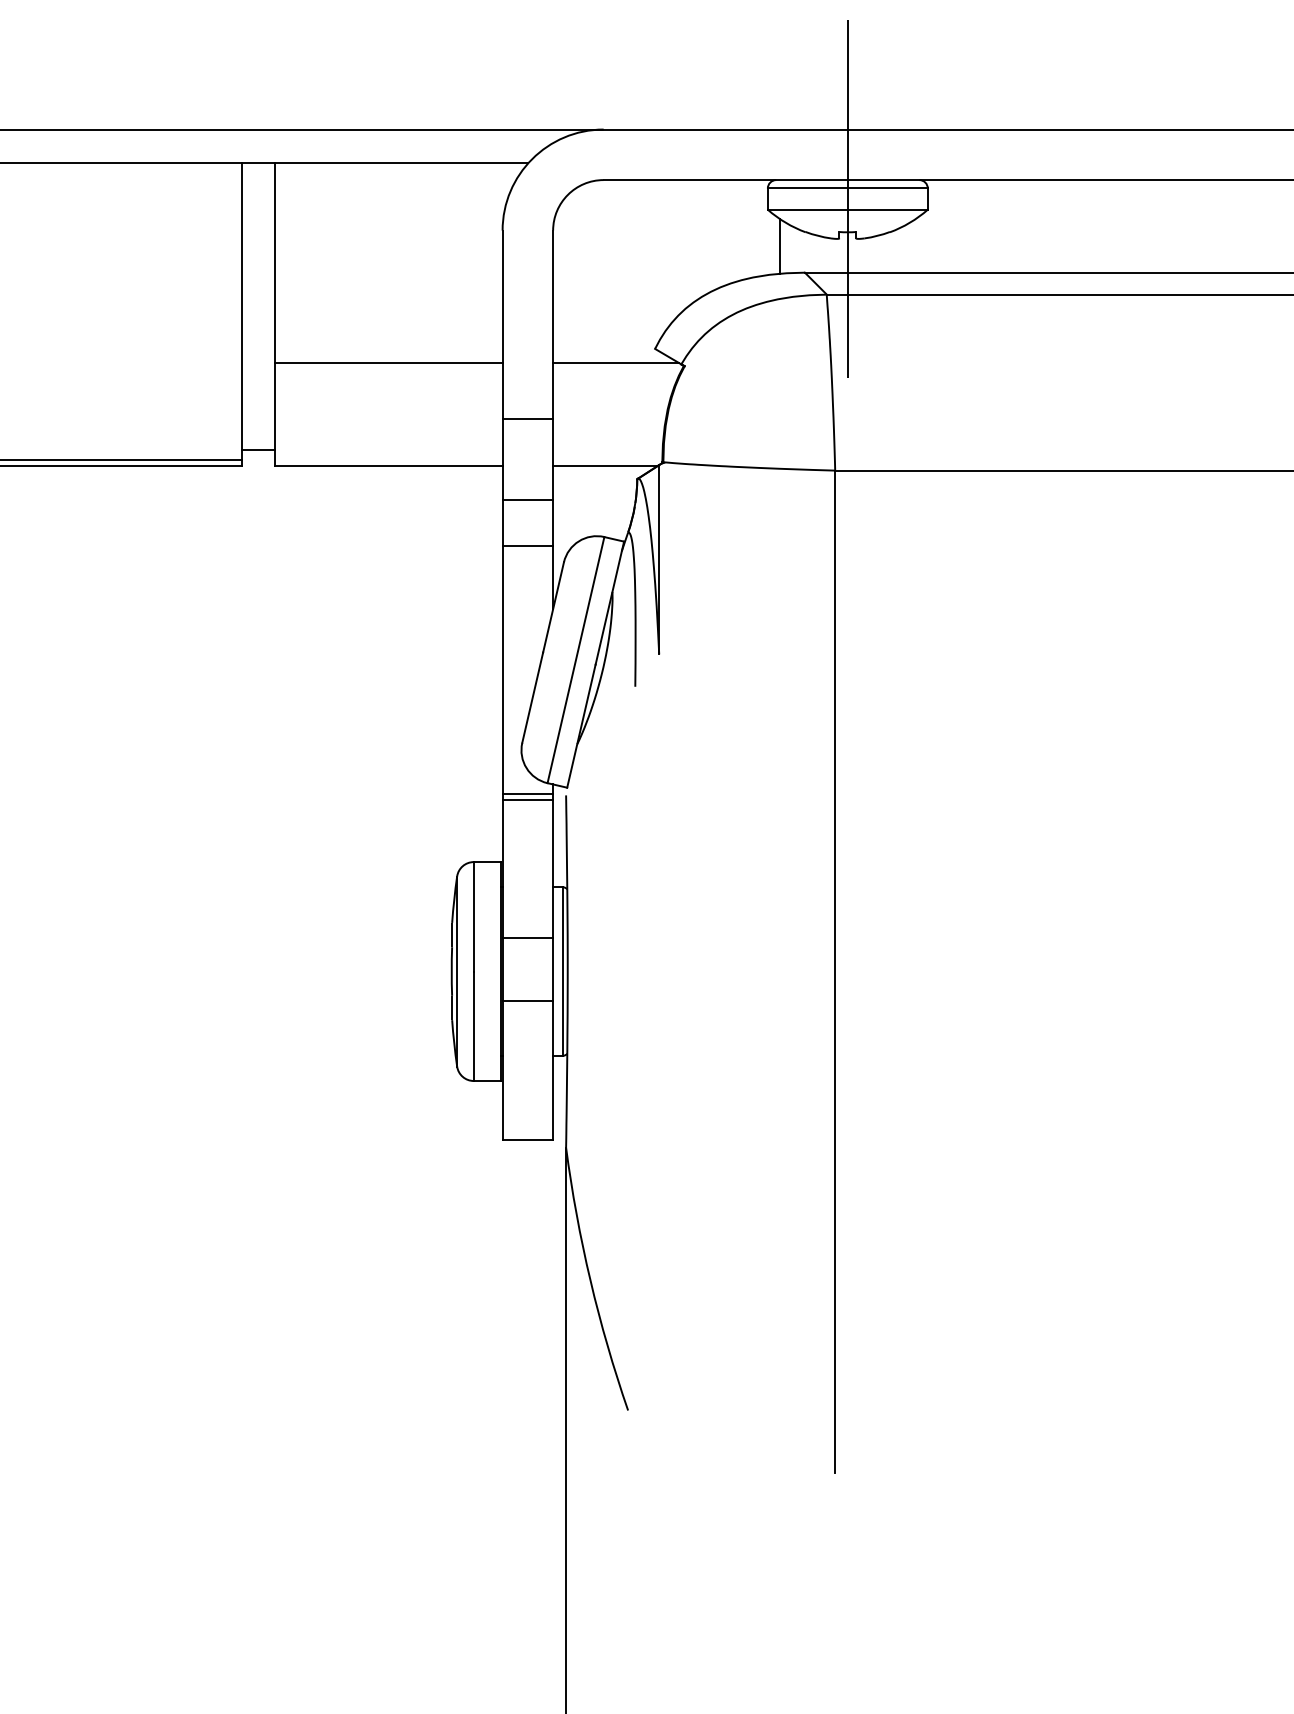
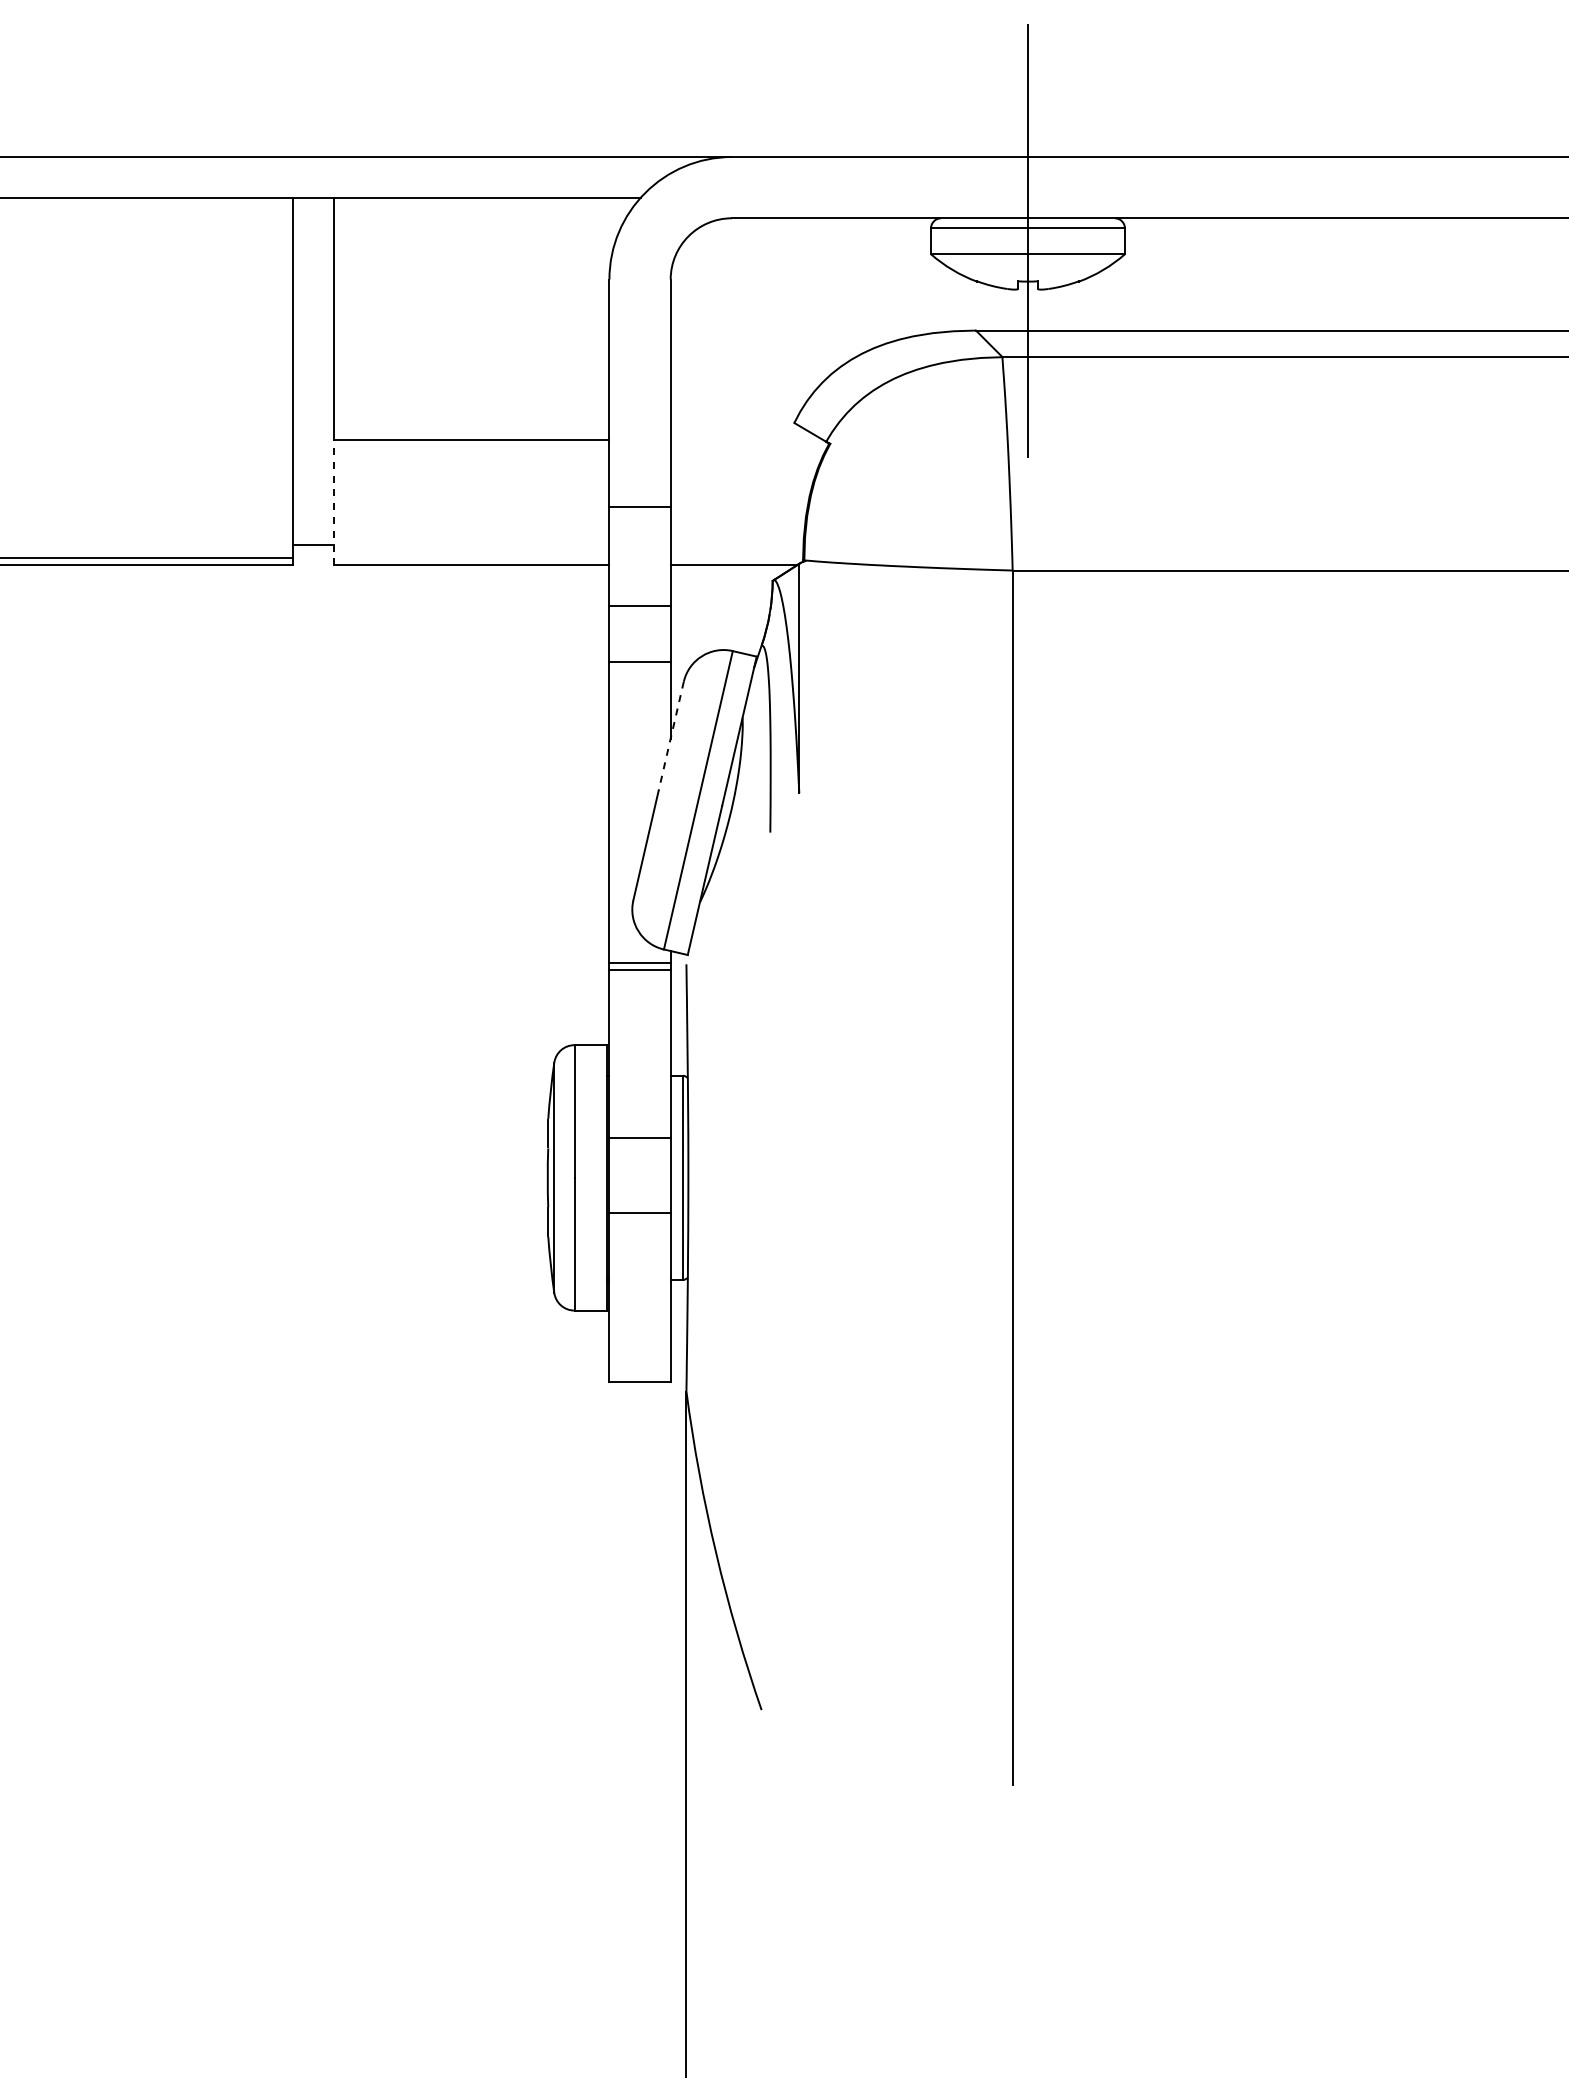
line: (780, 246) -> (946, 298), removed
line: (615, 362) -> (746, 439), removed
line: (275, 414) -> (333, 502), solid -> dashed
line: (553, 607) -> (671, 736), solid -> dashed

